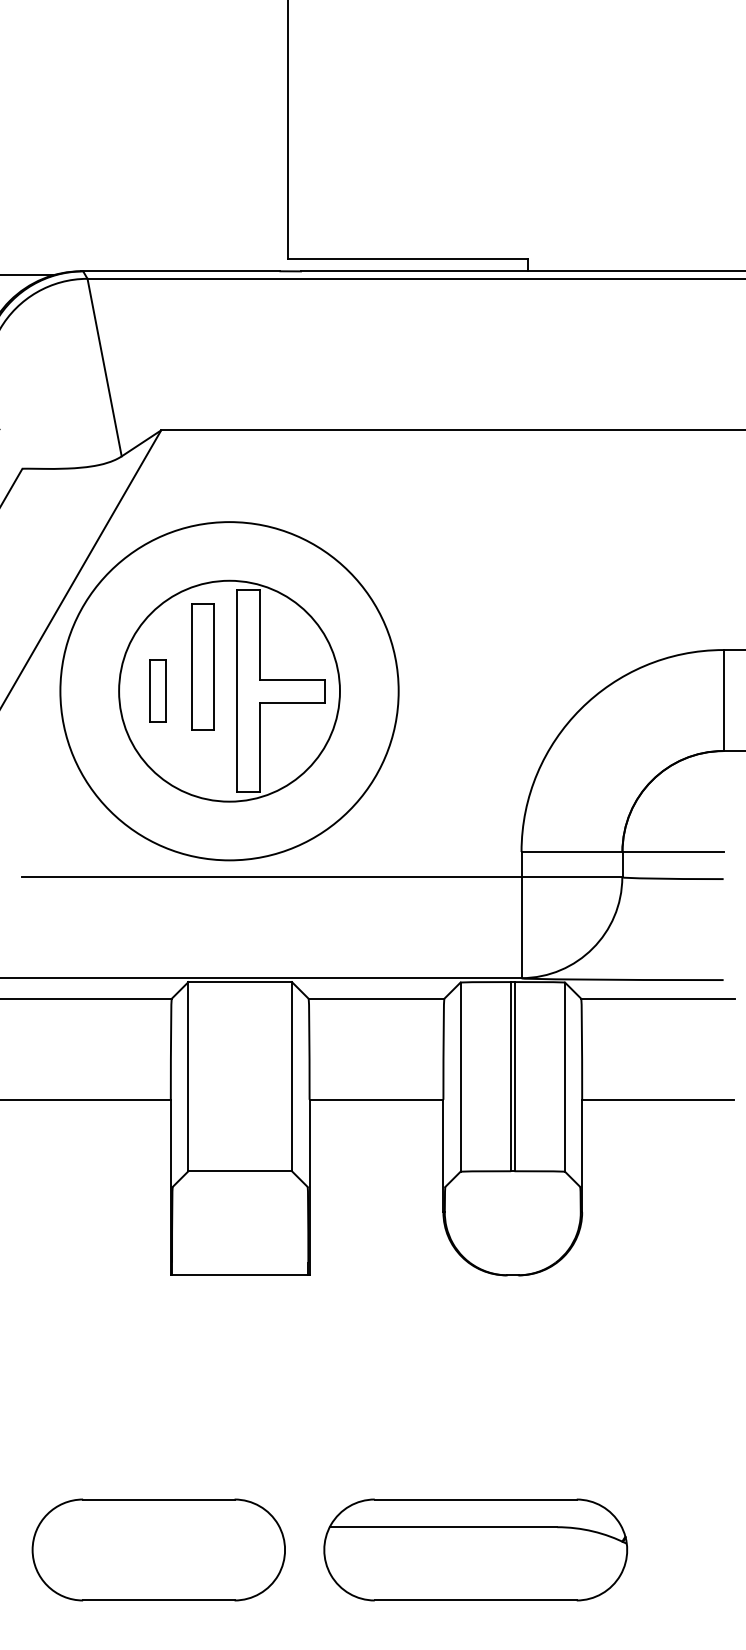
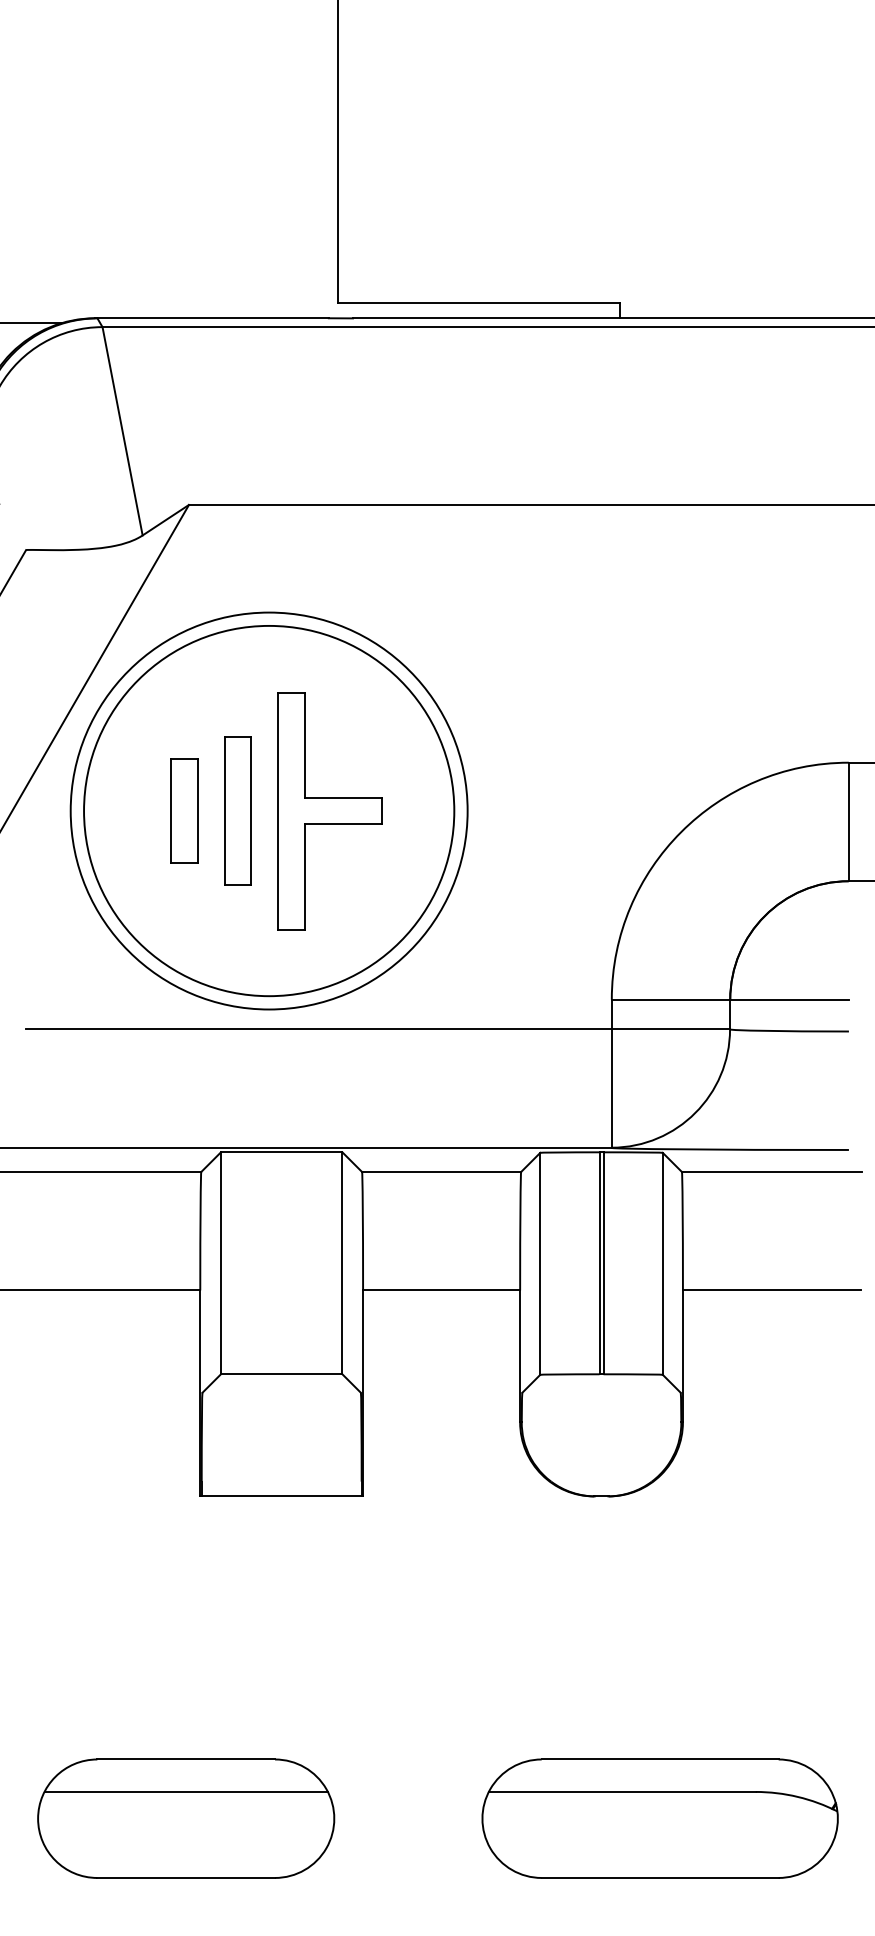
part: (202, 666) -> (237, 810), moved
part: (157, 690) -> (184, 810), size x1.43
circle: (229, 691) -> (269, 811), size x1.43
line: (158, 1527) -> (185, 1792), added
part: (475, 1549) -> (659, 1818), moved

